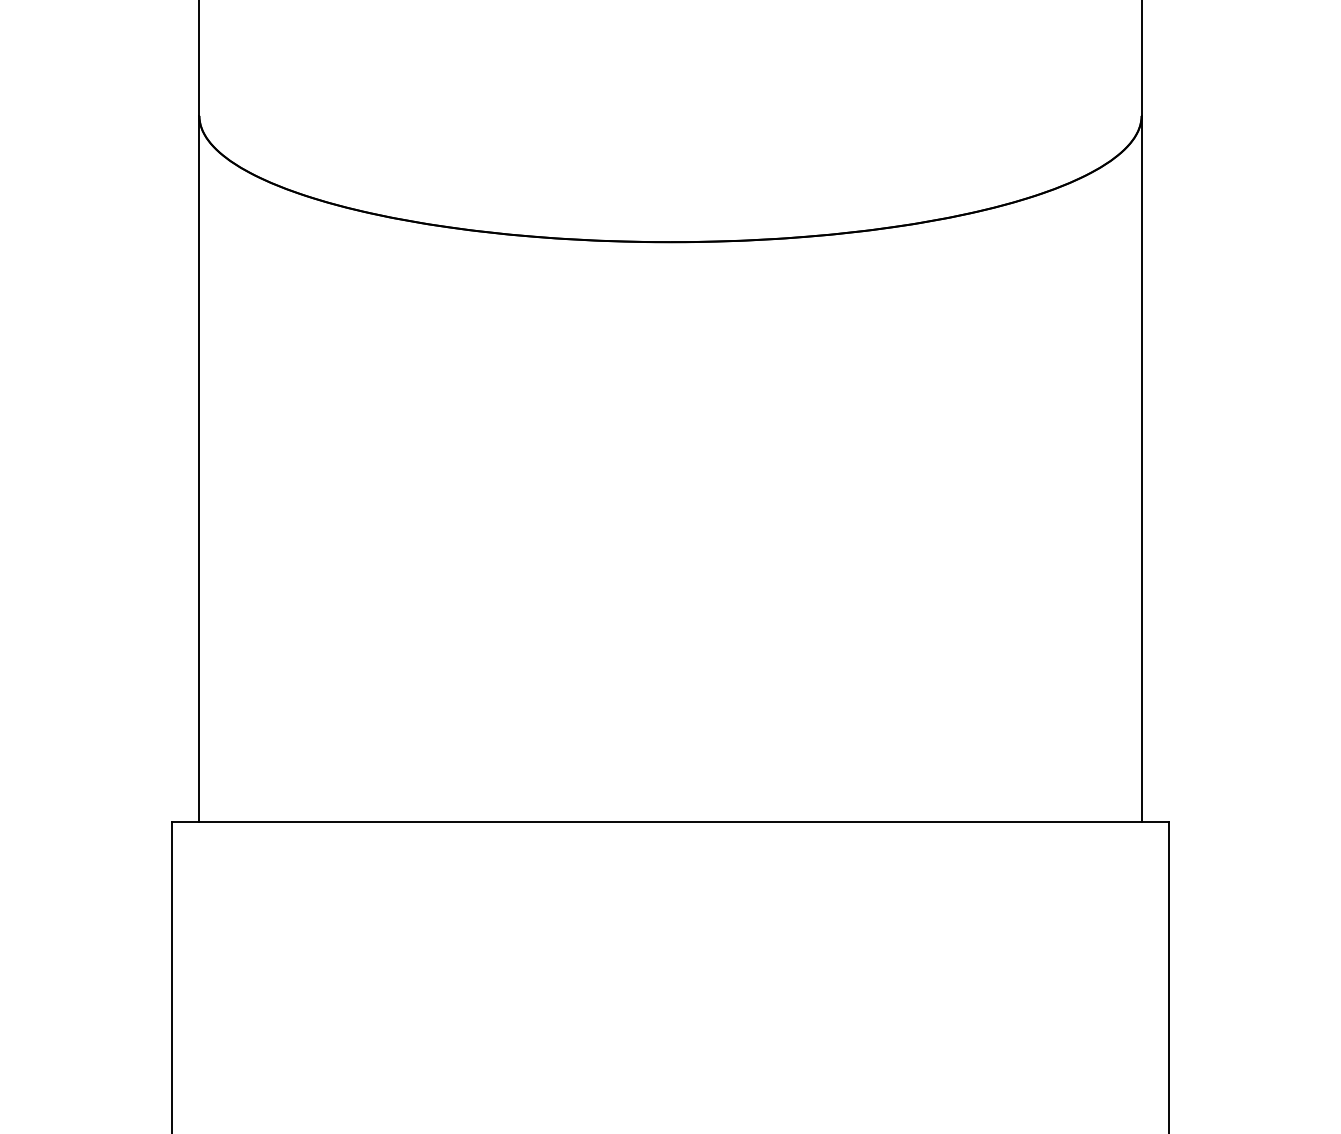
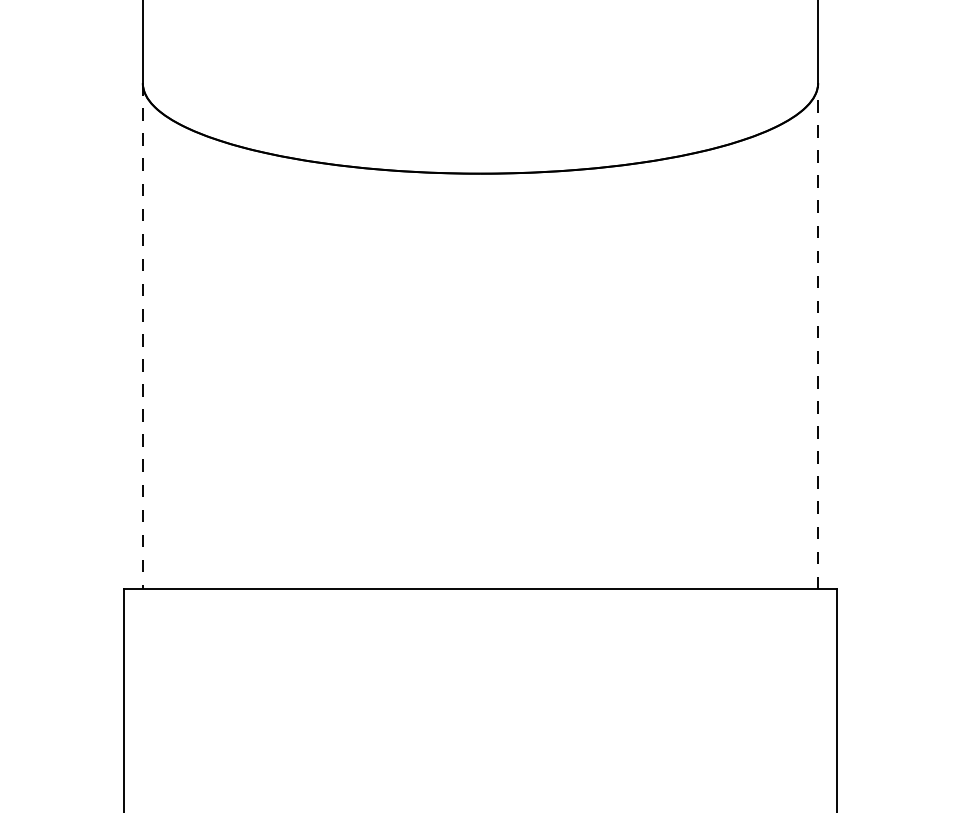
line: (1141, 468) -> (818, 335), solid -> dashed
line: (199, 469) -> (142, 336), solid -> dashed

